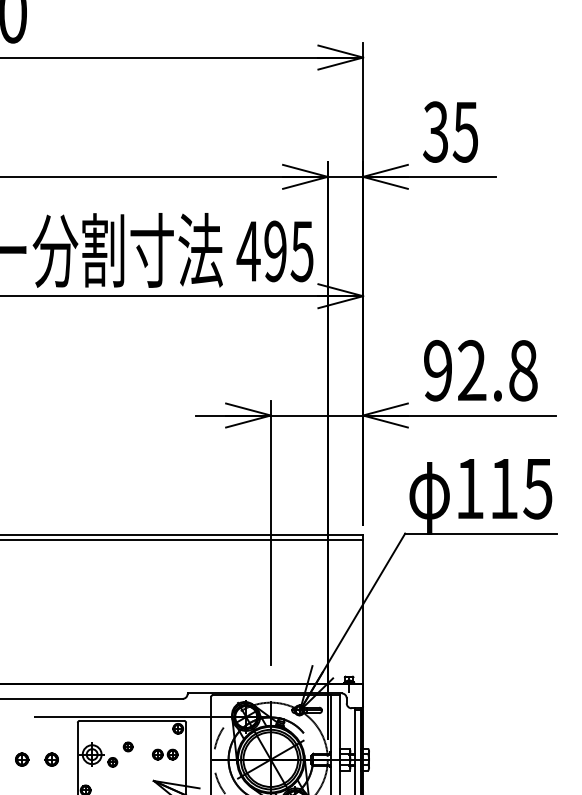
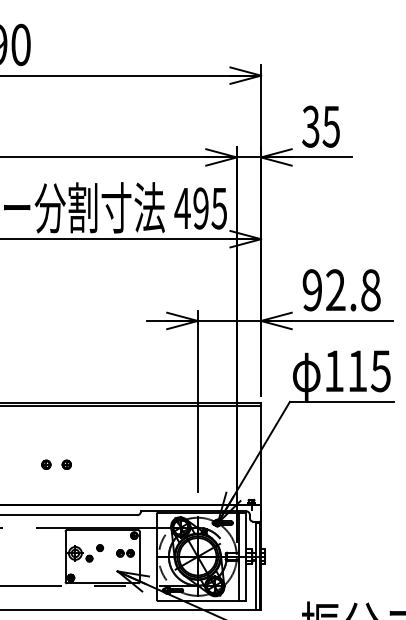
part: (36, 759) -> (56, 464), moved

